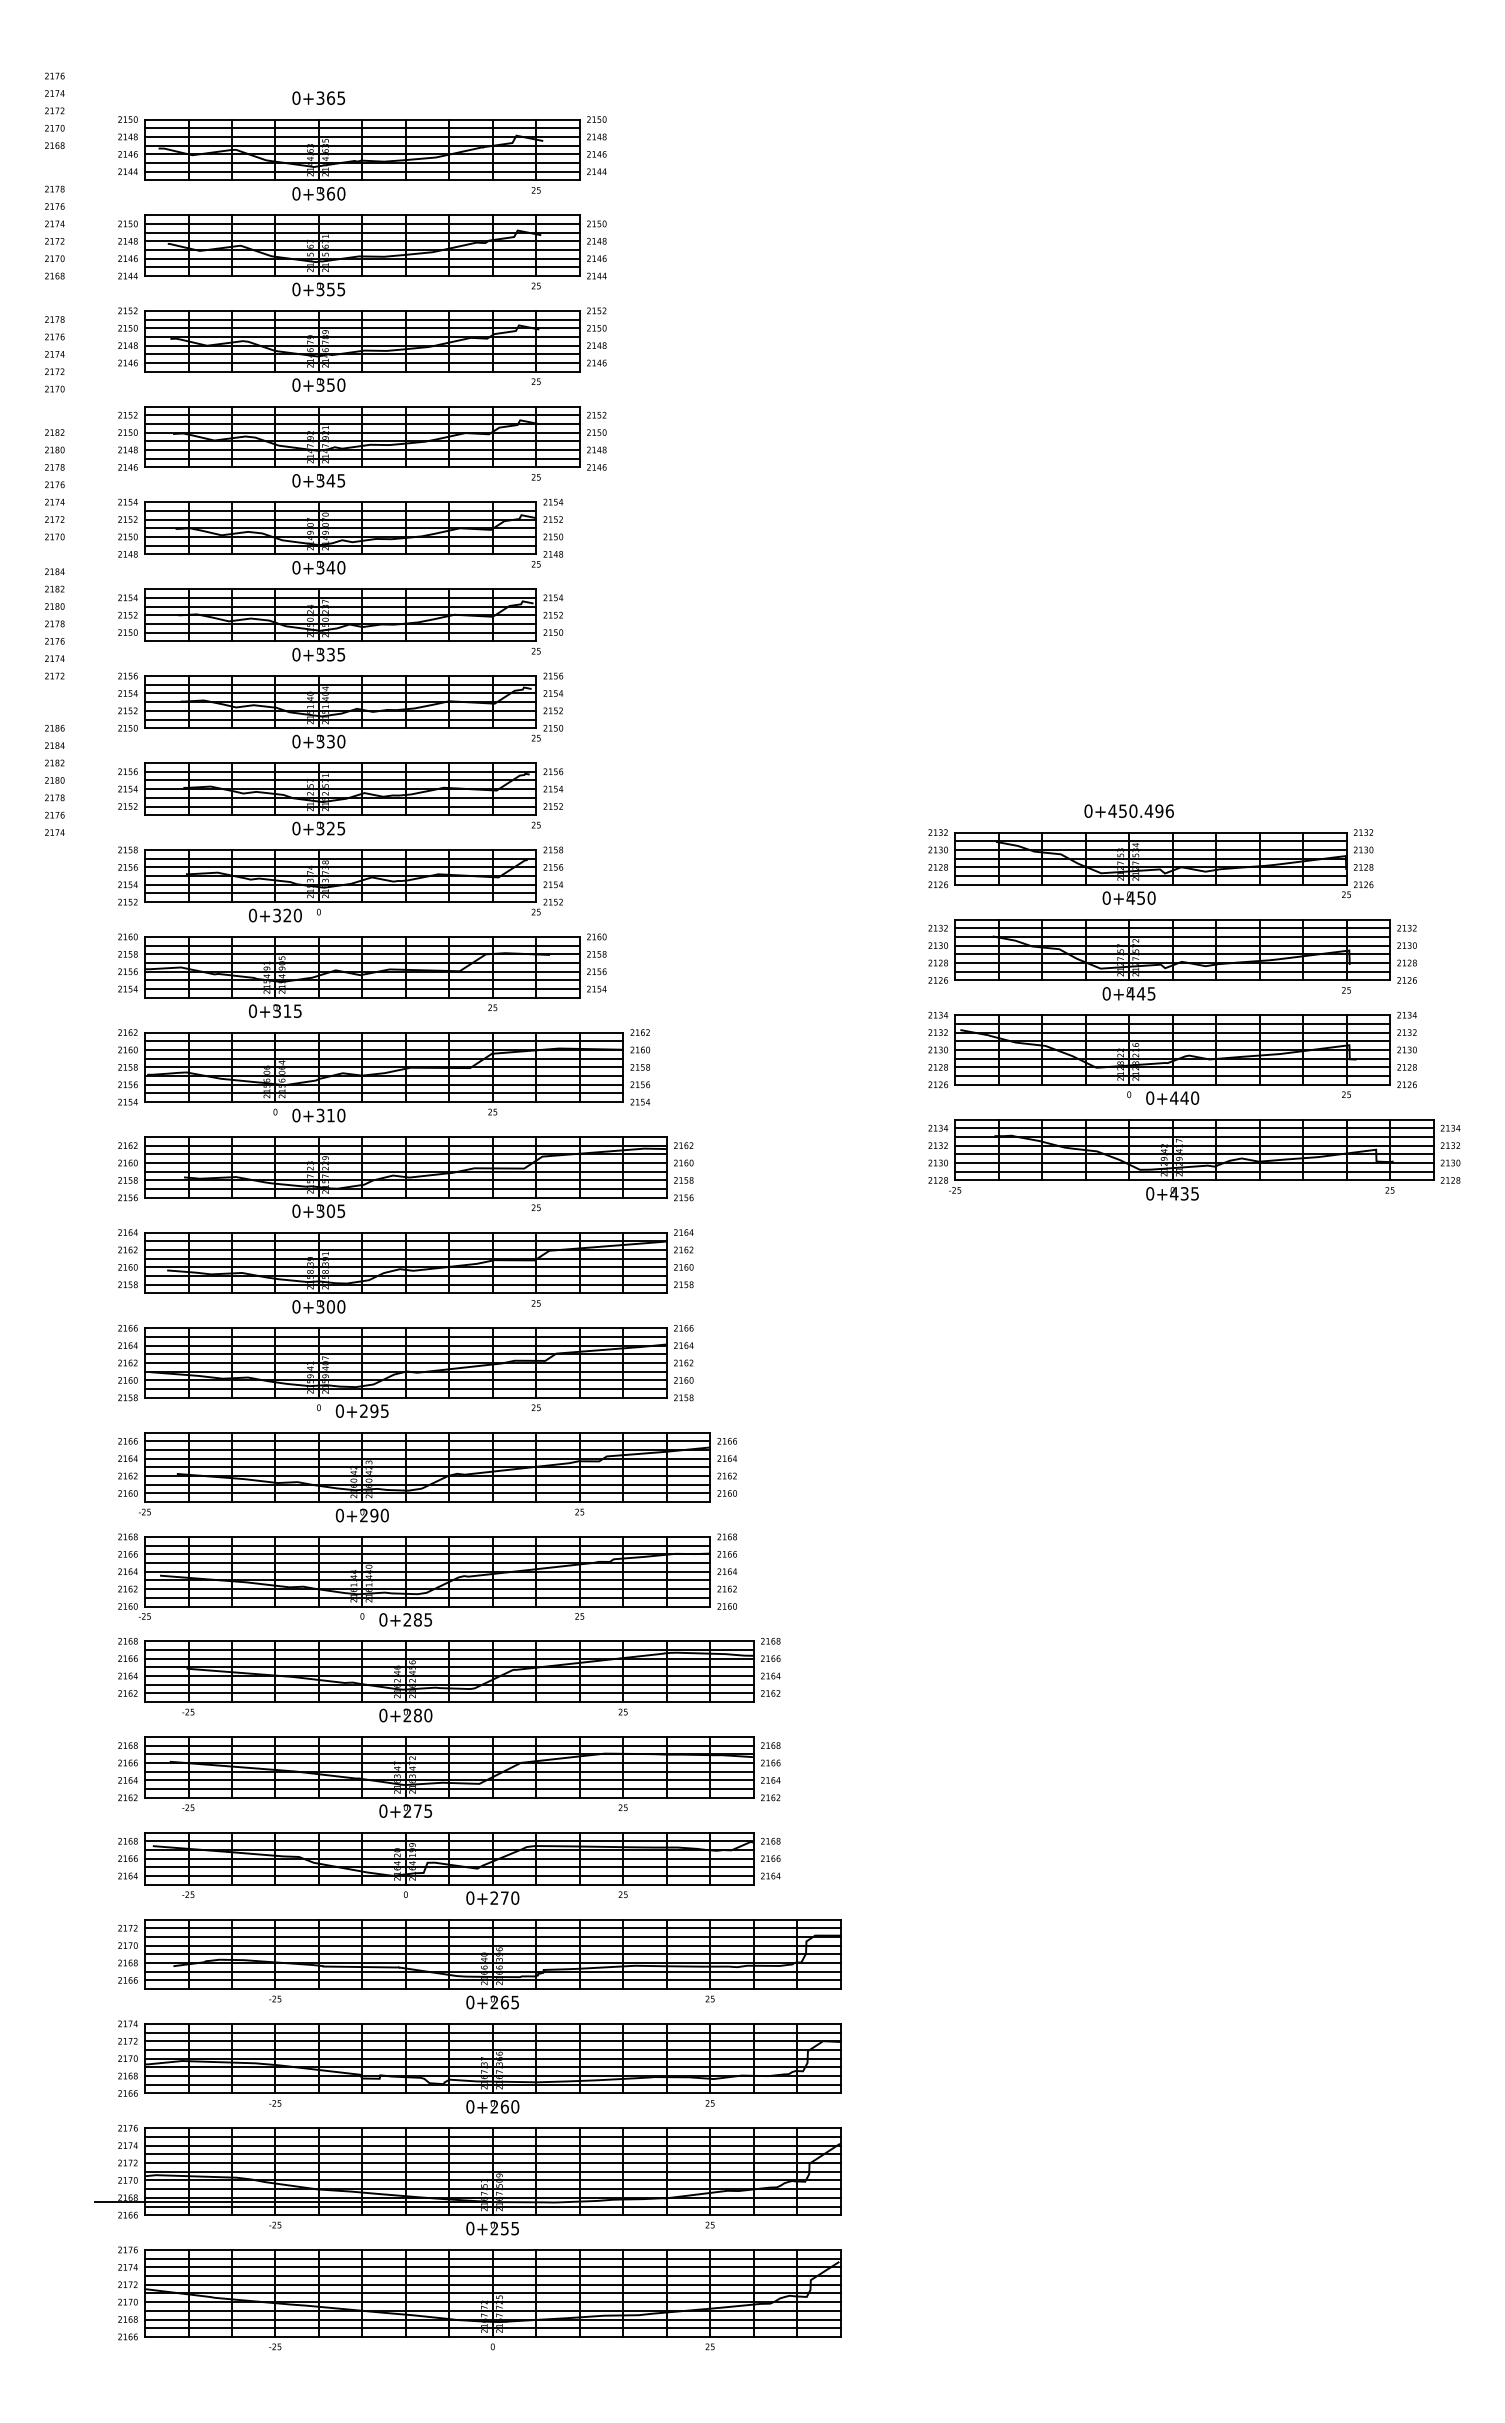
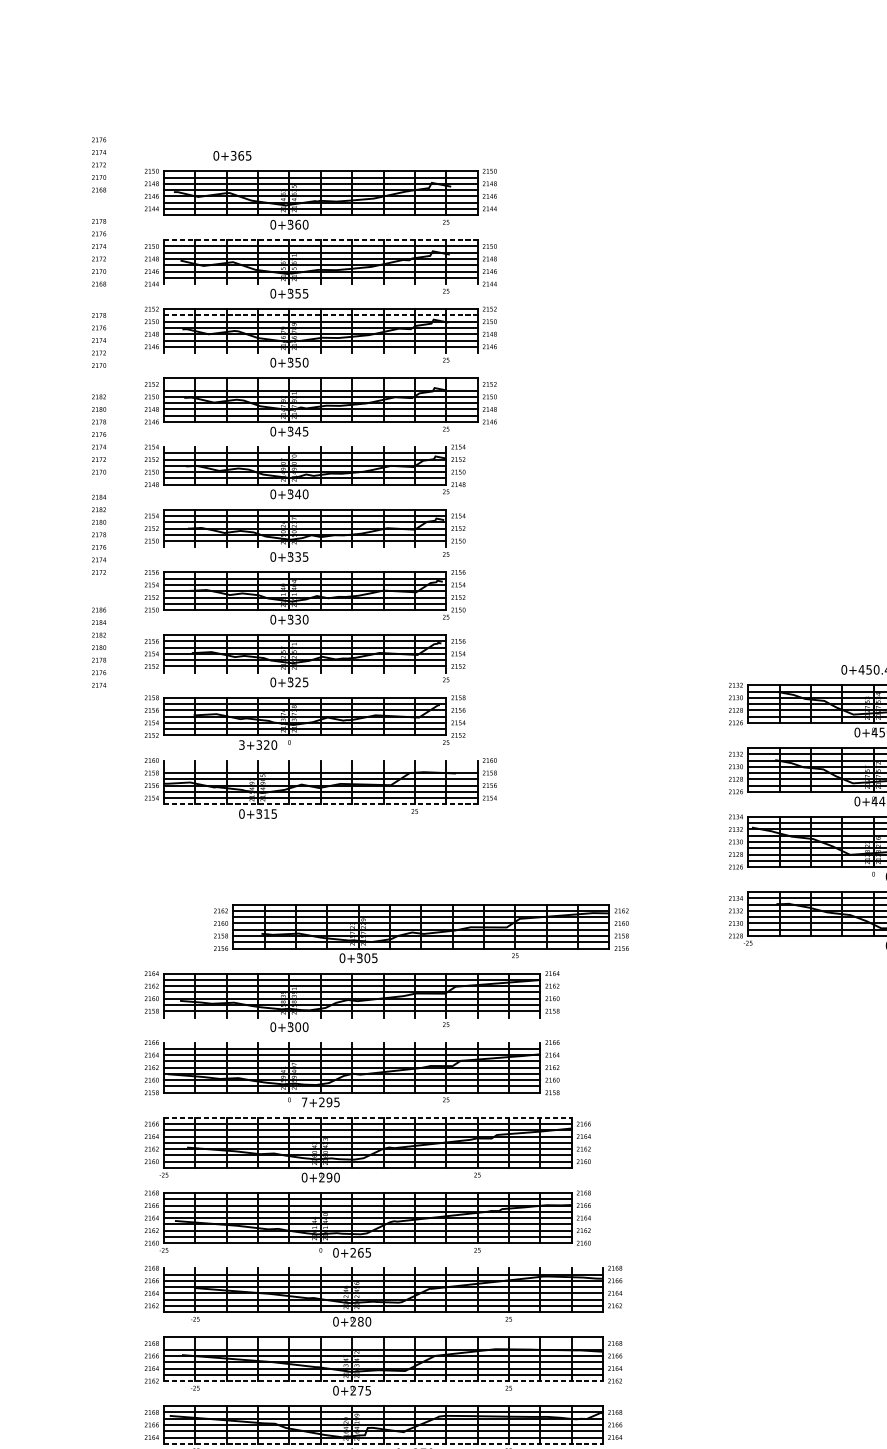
text: (318, 97) -> (232, 155), moved
line: (362, 215) -> (320, 240), solid -> dashed
line: (362, 276) -> (320, 284), removed
line: (362, 319) -> (320, 315), solid -> dashed
line: (362, 371) -> (320, 352), removed
line: (362, 415) -> (320, 384), removed
line: (340, 502) -> (305, 447), removed
line: (340, 641) -> (305, 547), removed
line: (340, 815) -> (305, 672), removed
text: (252, 915) -> (241, 745), 0+320 -> 3+320
line: (362, 936) -> (320, 760), removed
line: (362, 945) -> (320, 766), removed
line: (362, 997) -> (320, 804), solid -> dashed
part: (384, 1075) -> (336, 860), removed
part: (405, 1176) -> (421, 933), moved
line: (405, 1293) -> (351, 1017), removed
line: (405, 1328) -> (351, 1042), removed
text: (339, 1410) -> (304, 1101), 0+295 -> 7+295
line: (427, 1432) -> (367, 1117), solid -> dashed
text: (418, 1619) -> (361, 1252), 0+285 -> 0+265
line: (449, 1641) -> (383, 1268), removed
line: (449, 1745) -> (383, 1343), removed
line: (449, 1797) -> (383, 1380), solid -> dashed
line: (449, 1884) -> (383, 1443), solid -> dashed

